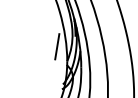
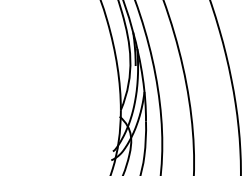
line: (57, 46) -> (103, 83), removed

